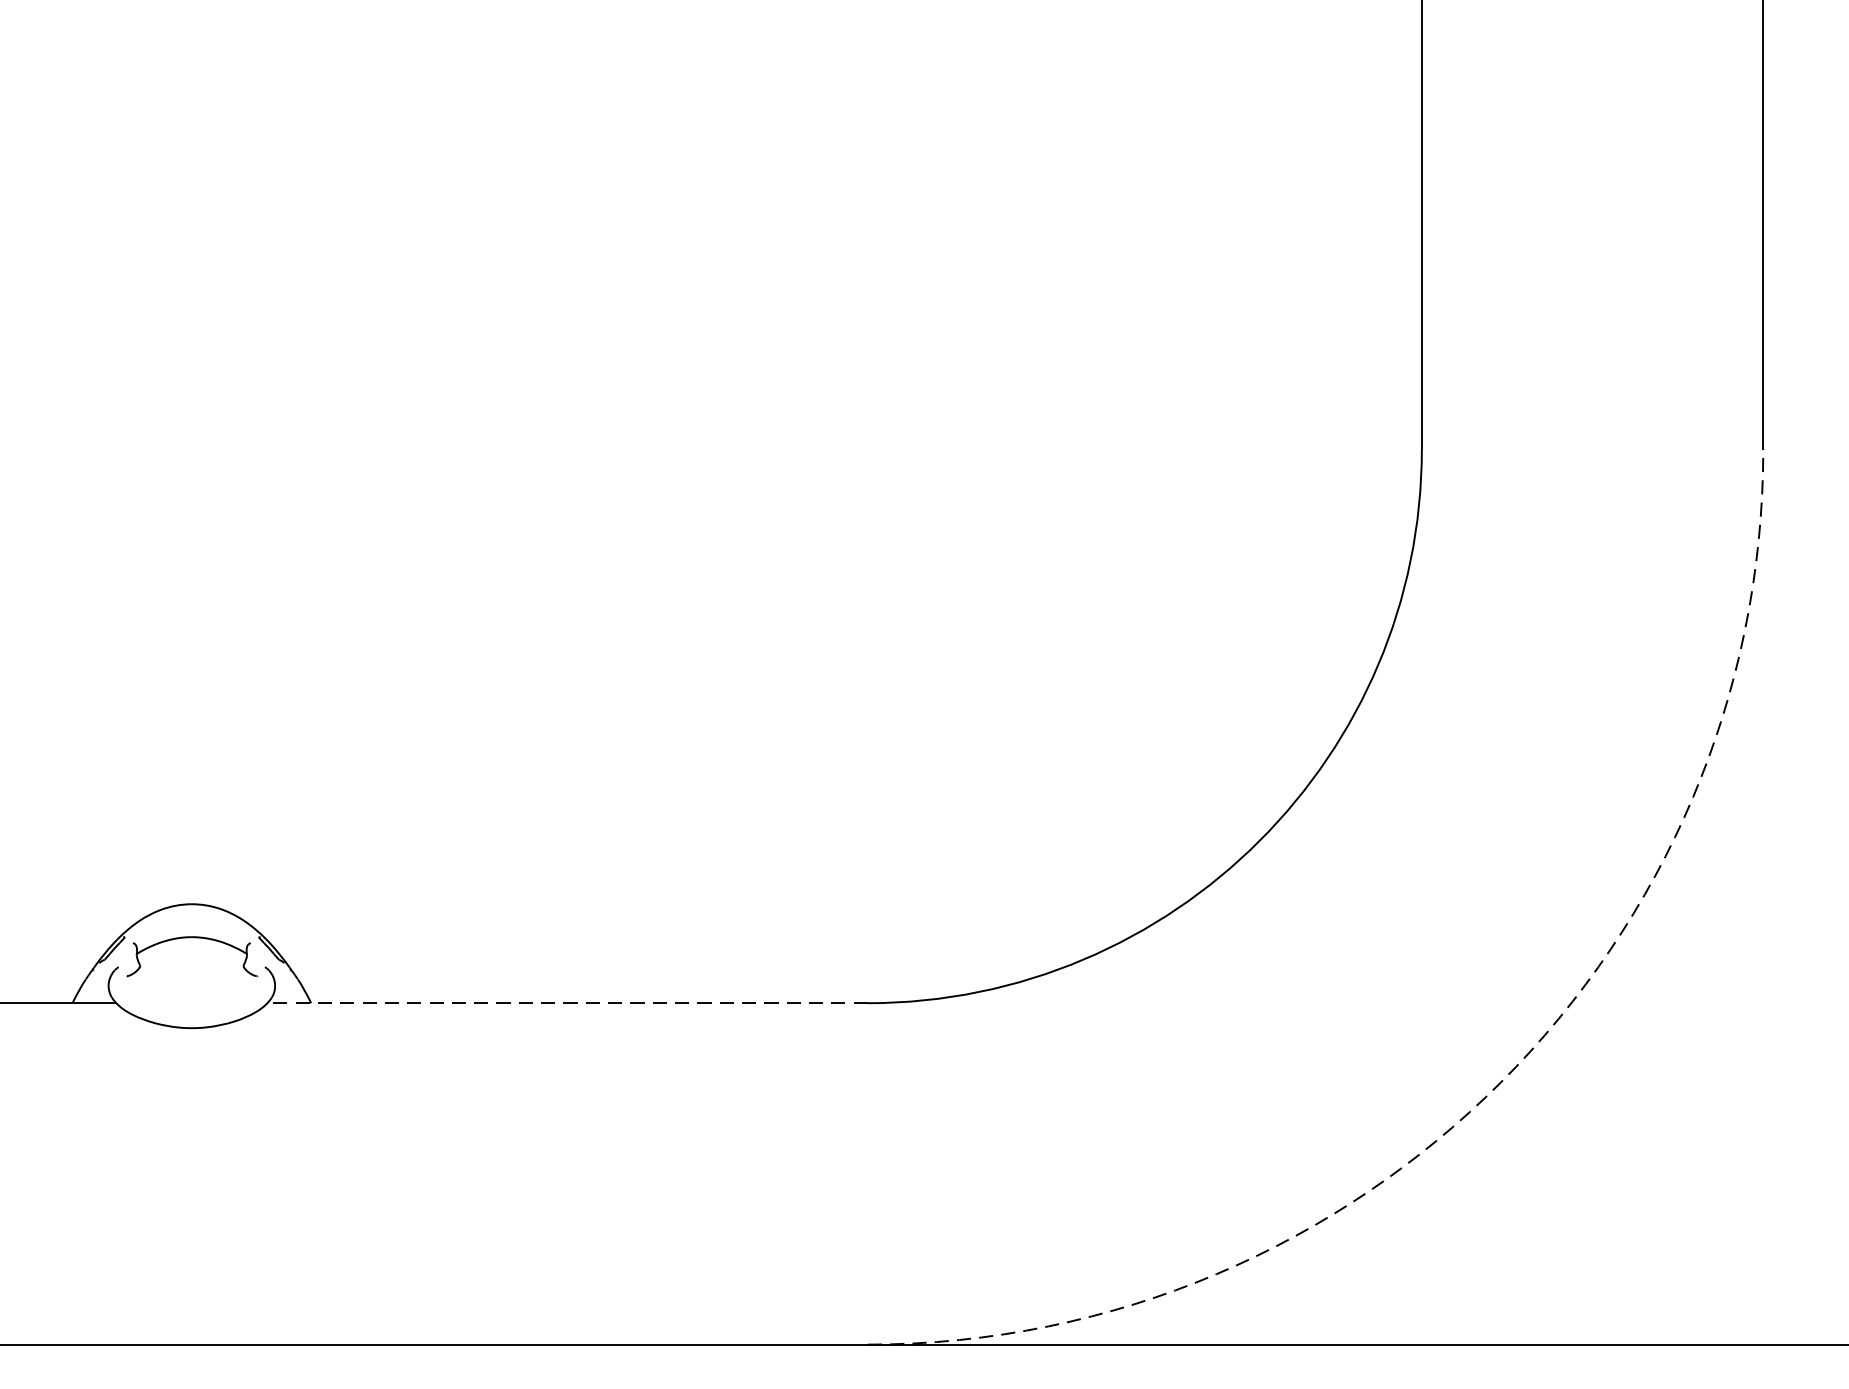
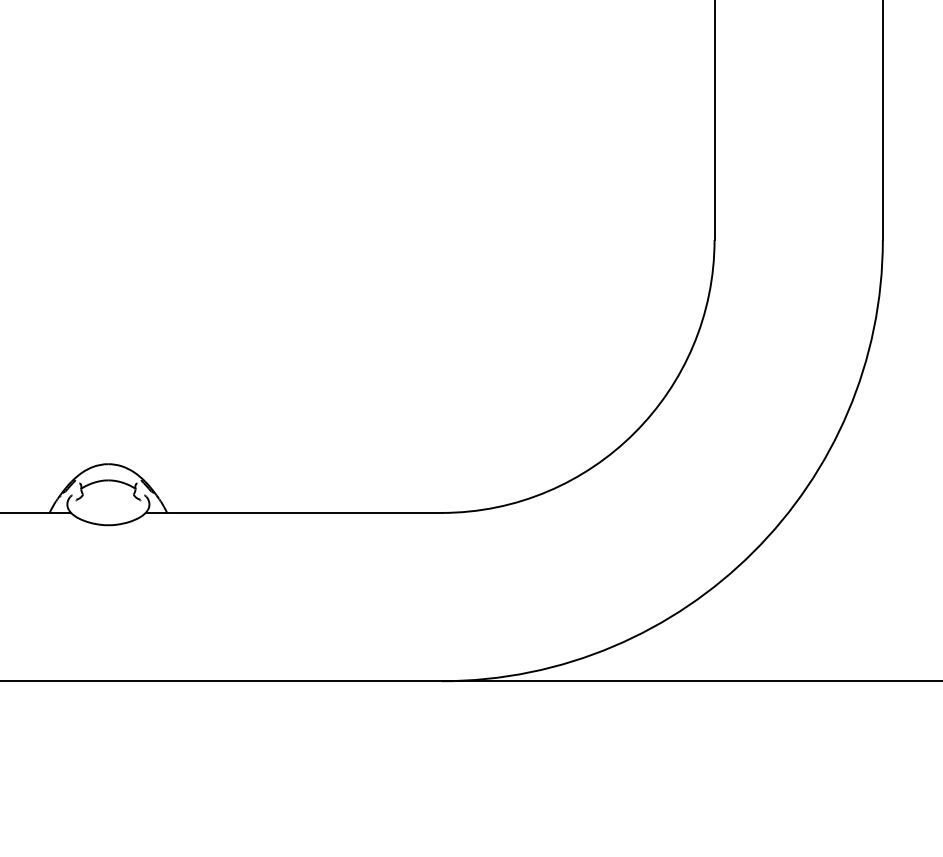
line: (567, 1002) -> (293, 512), dashed -> solid
arc: (1500, 1081) -> (753, 551), dashed -> solid

